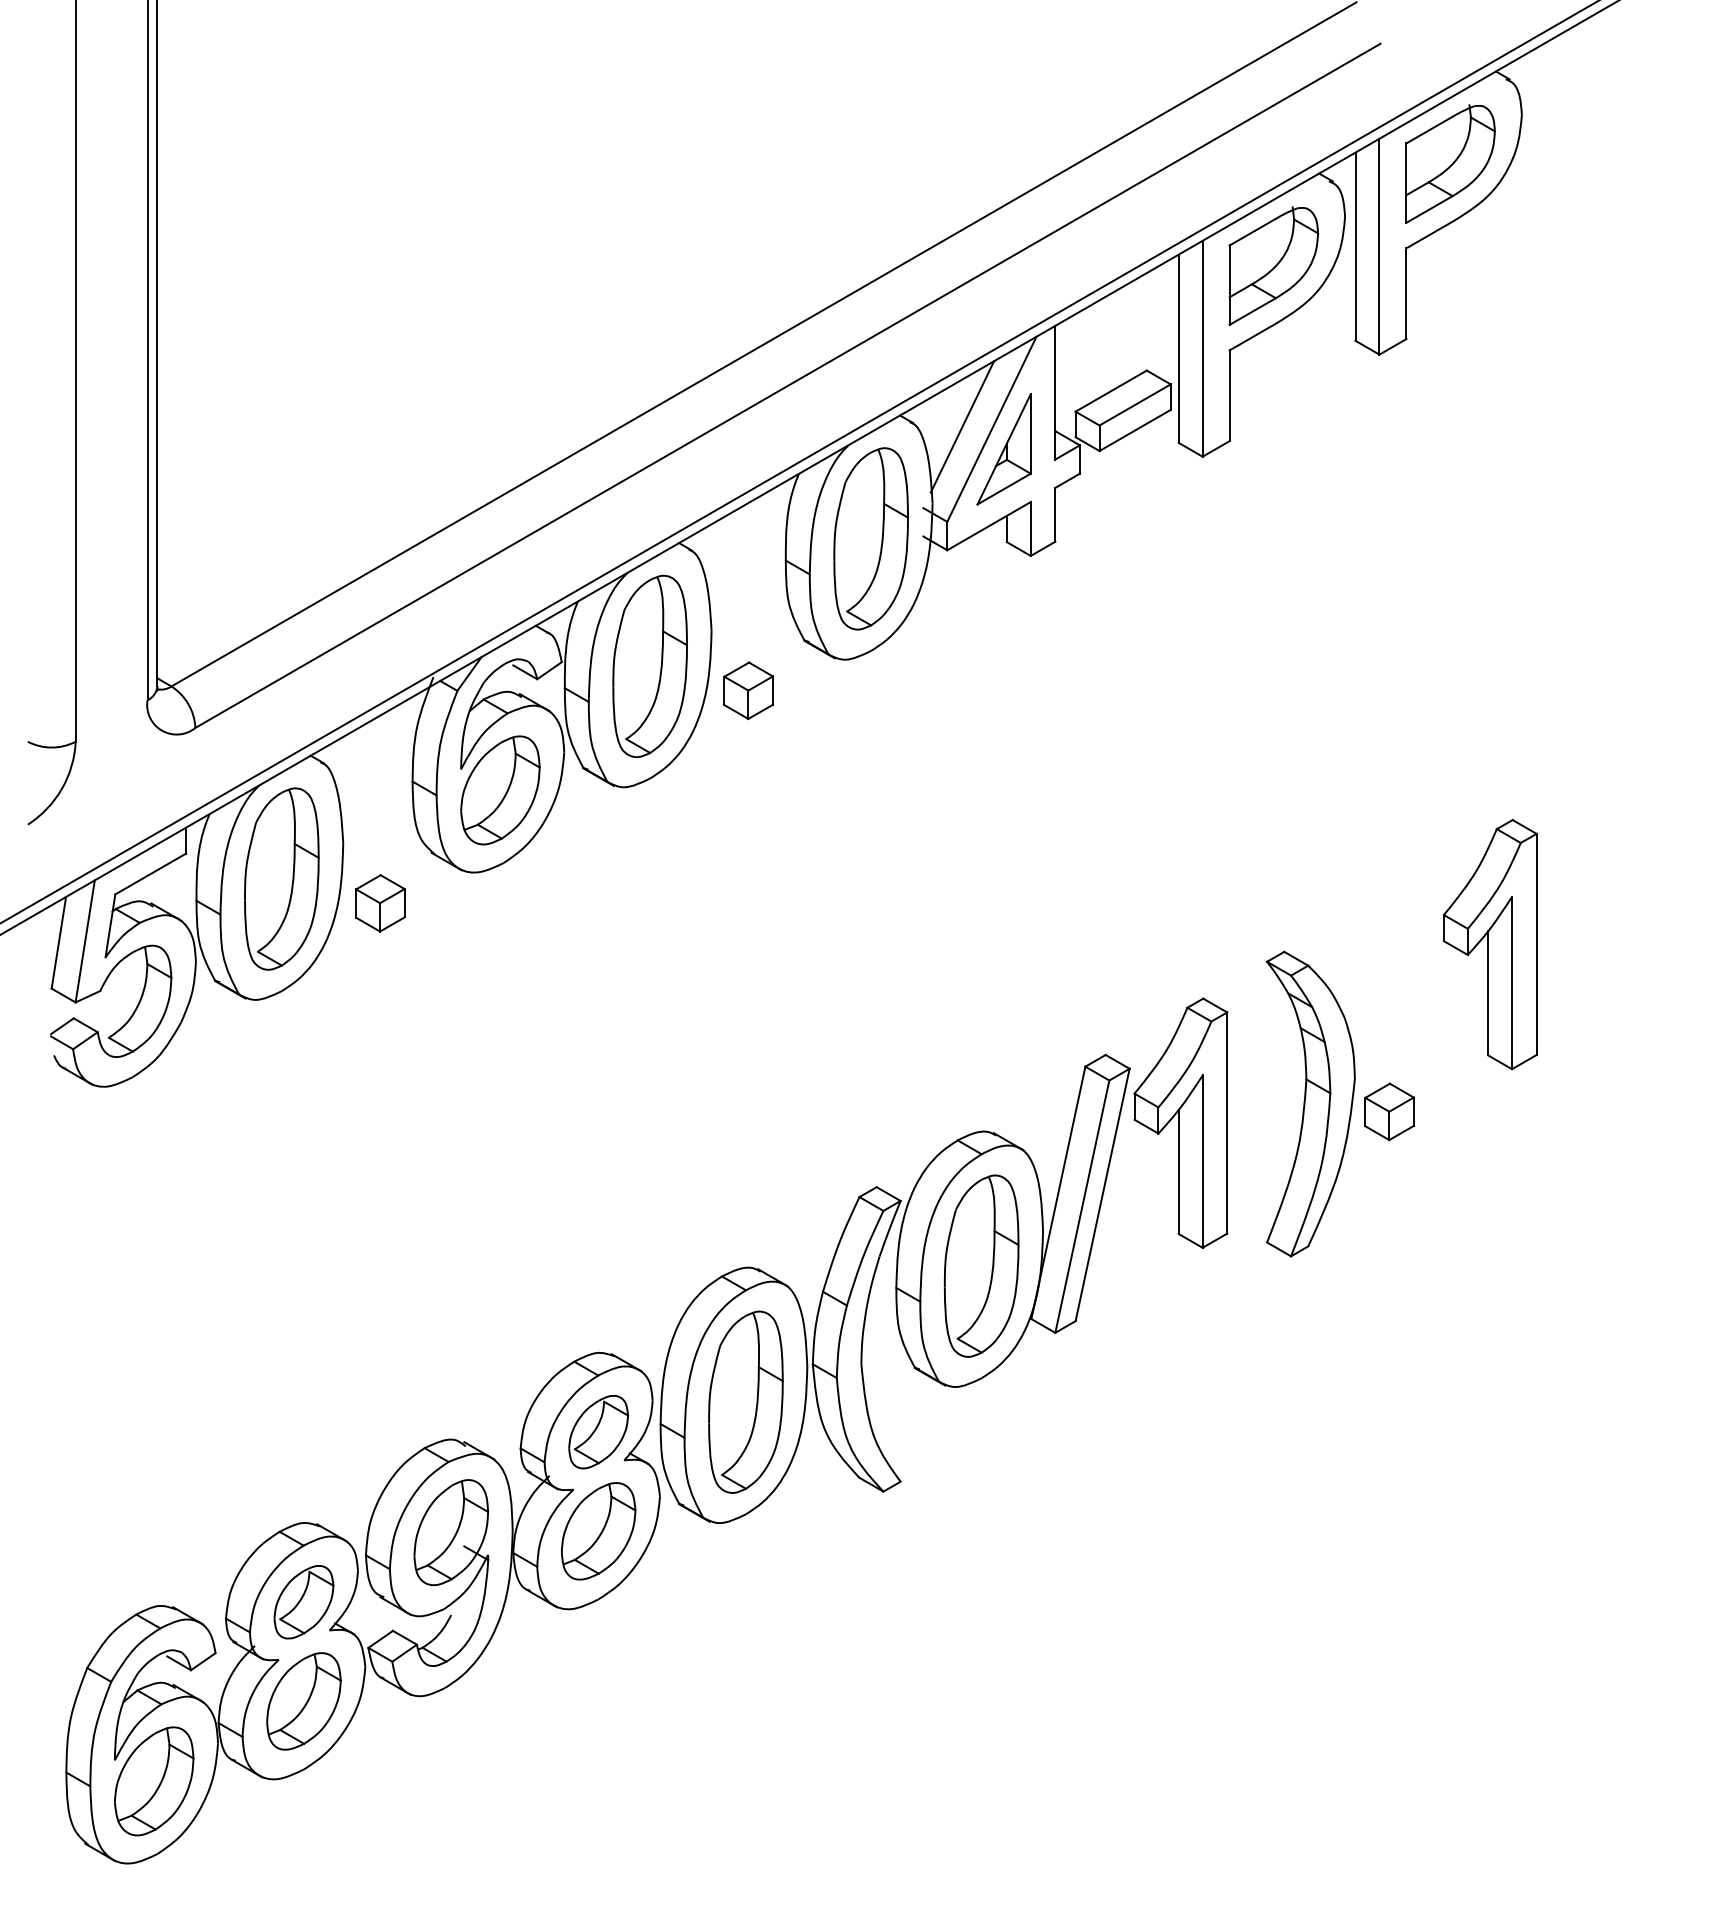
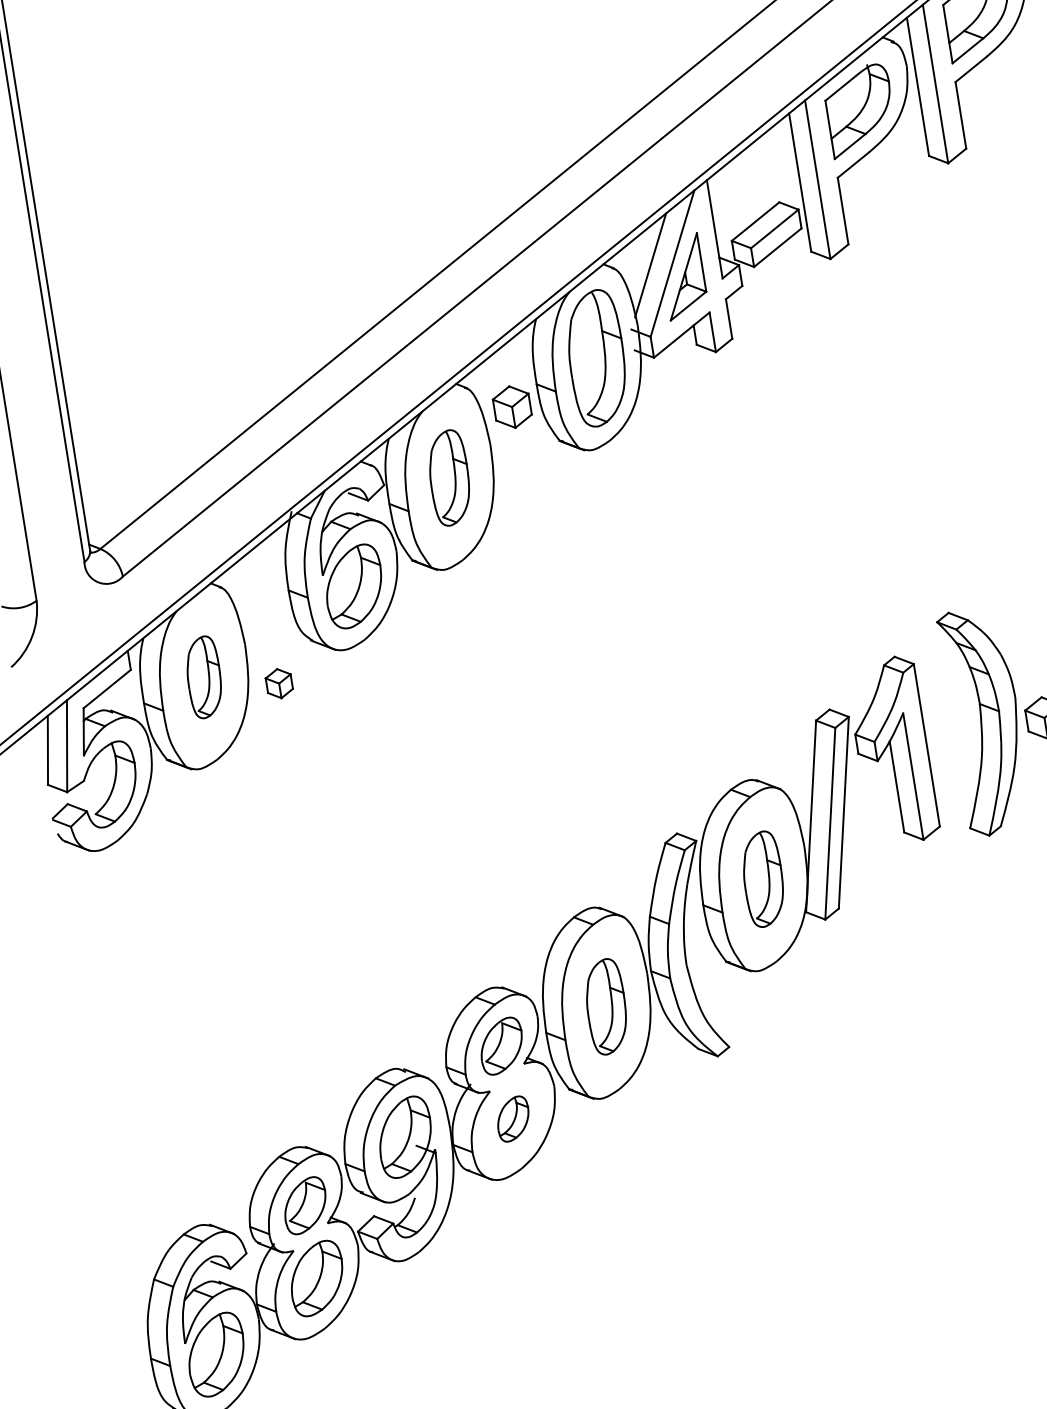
part: (649, 666) -> (449, 478), size x0.7
part: (748, 690) -> (512, 406), moved
part: (281, 878) -> (203, 676), size x0.6
part: (380, 903) -> (279, 683), size x0.7
part: (981, 1265) -> (763, 878), size x0.7
part: (745, 1401) -> (605, 1006), size x0.7
part: (598, 1531) -> (513, 1119), size x0.6

